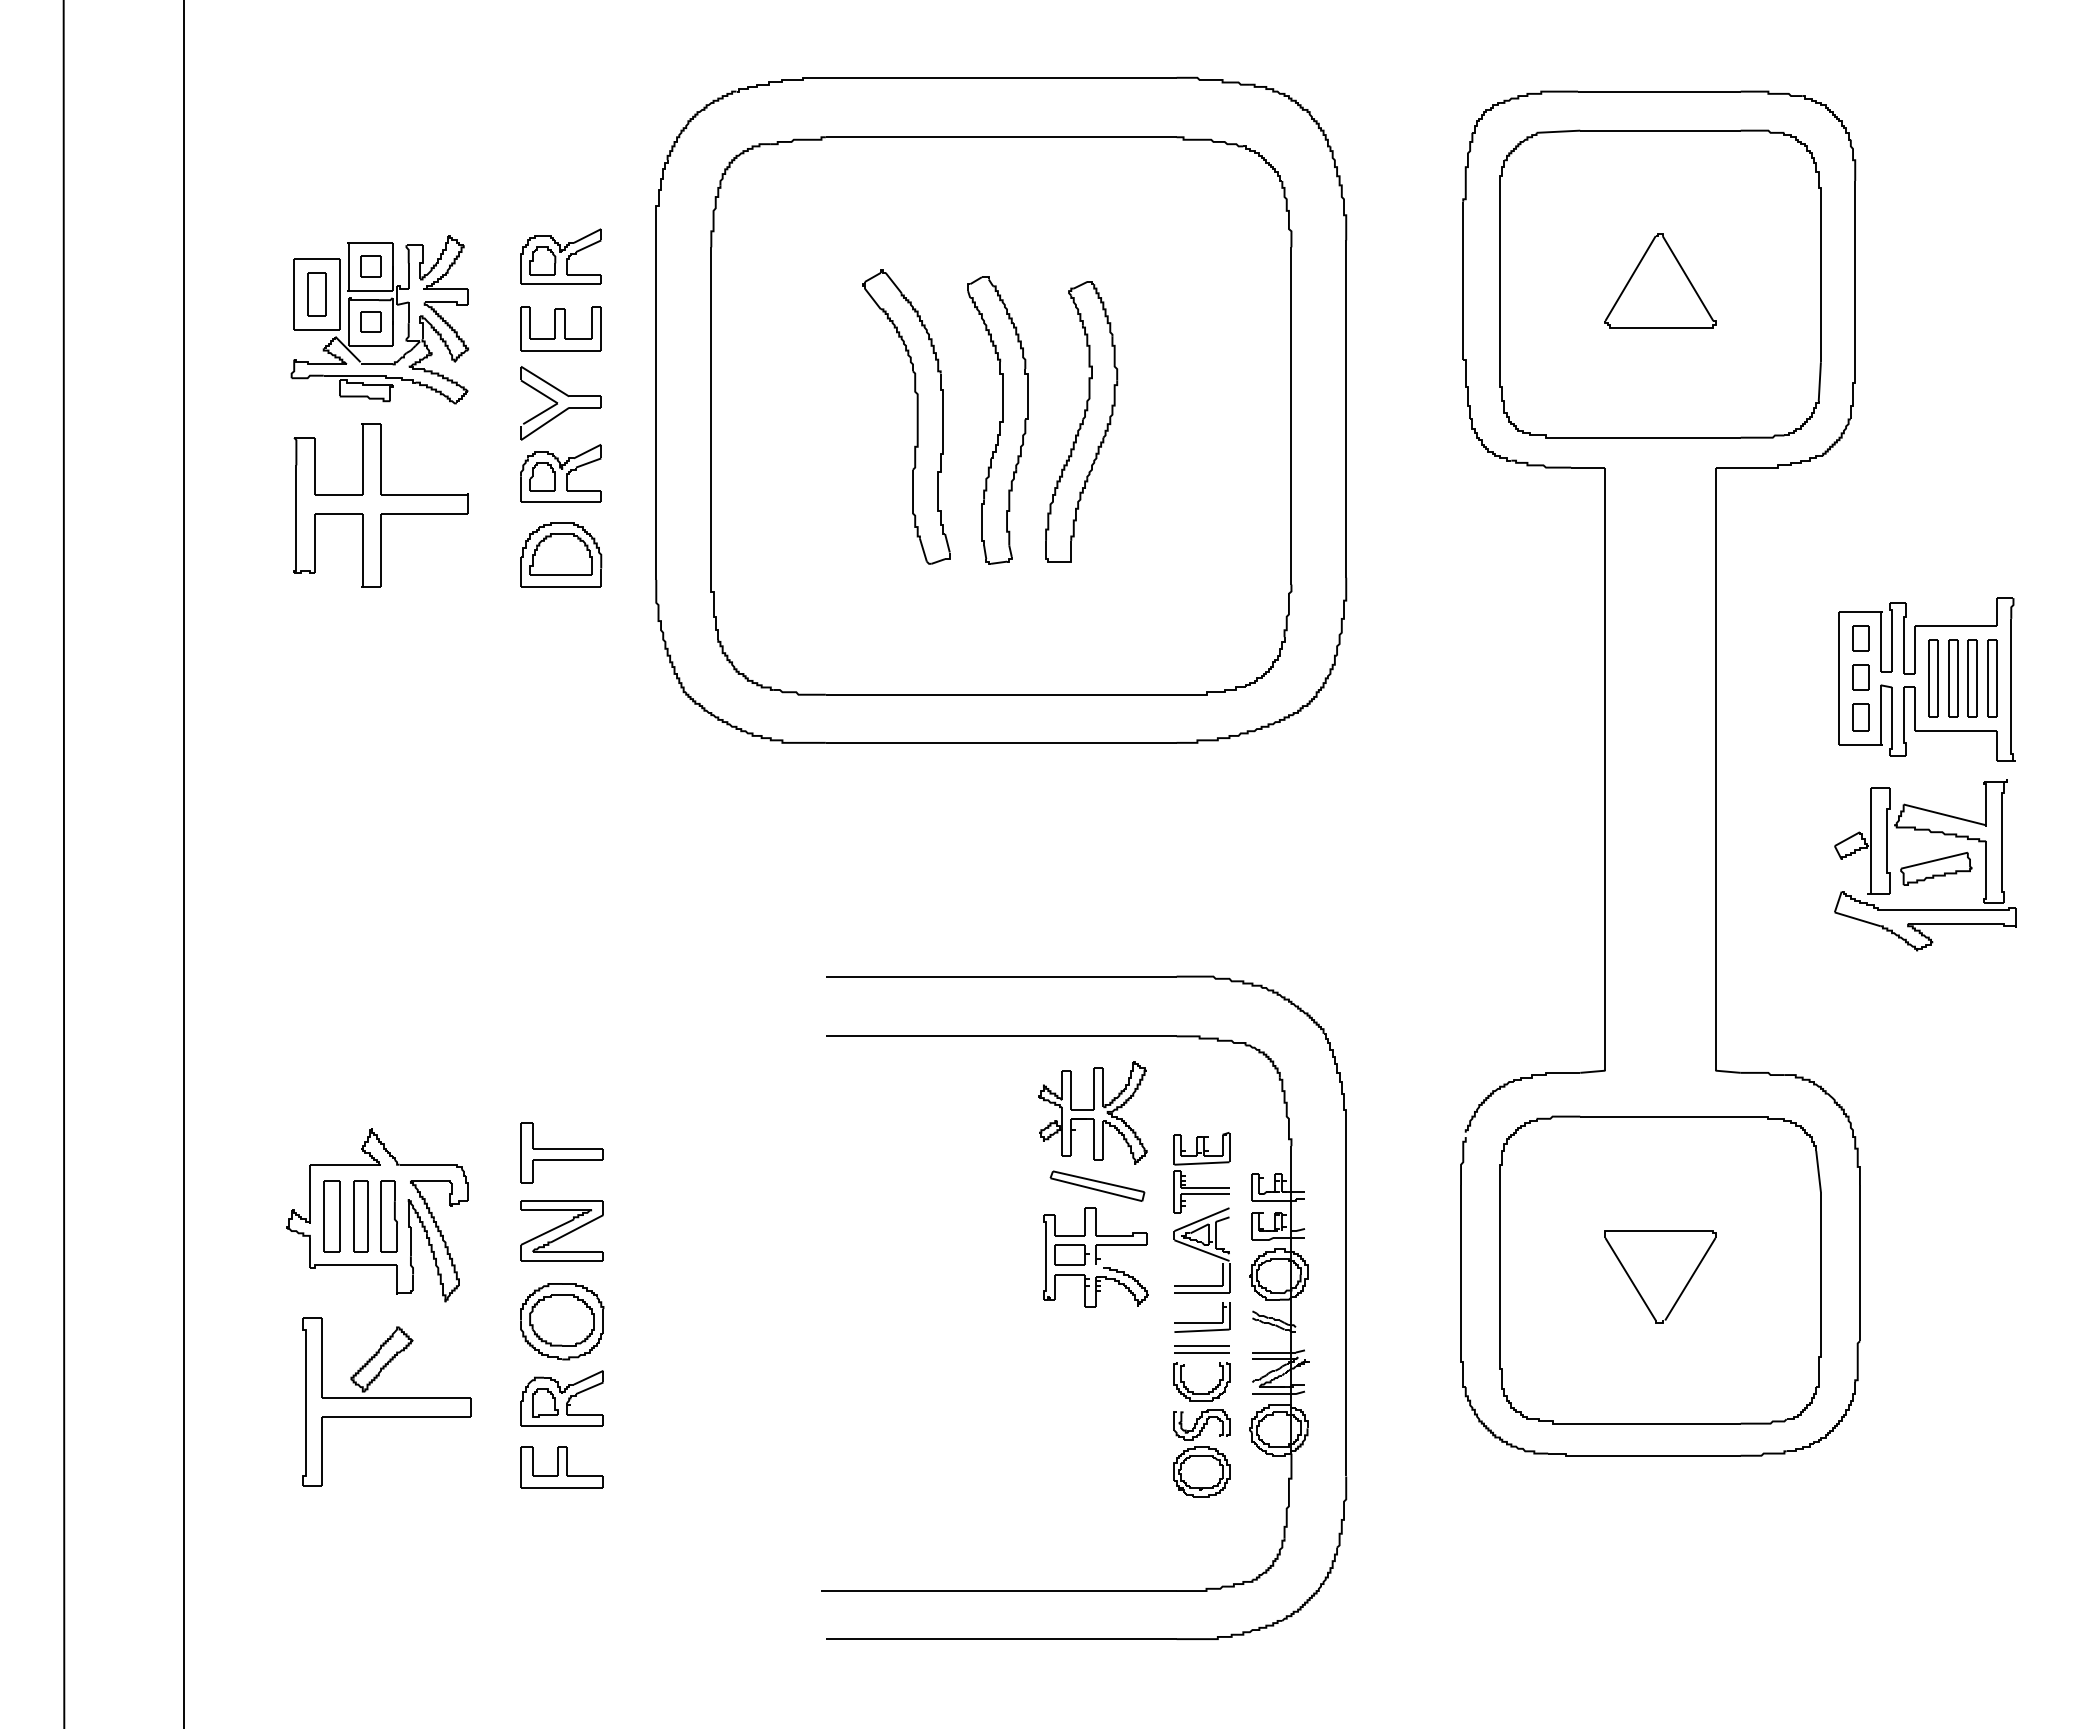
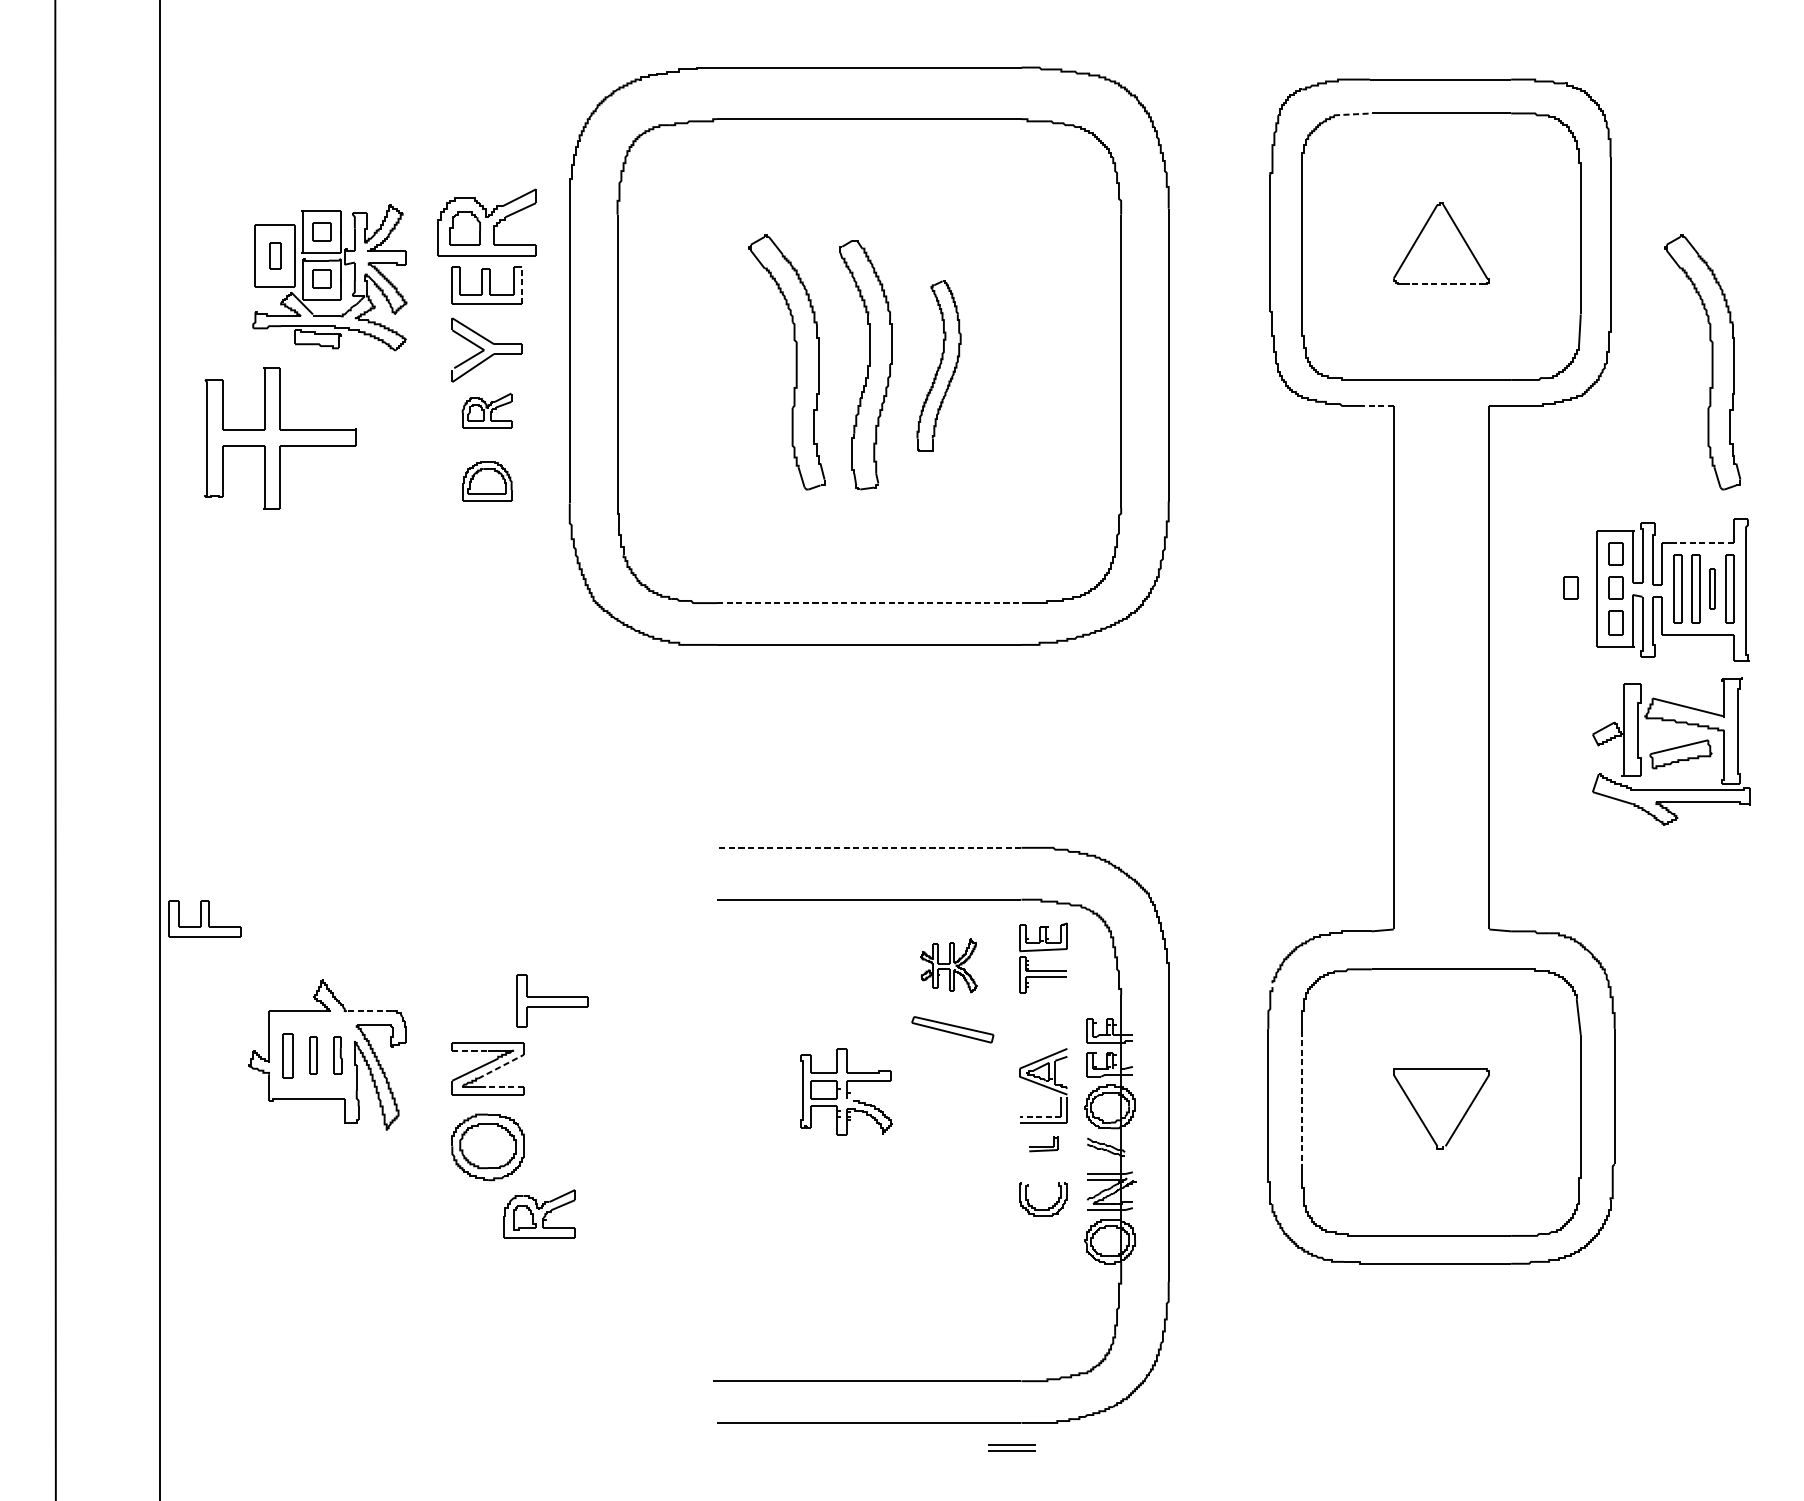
line: (1558, 131) -> (1352, 114), solid -> dashed
part: (560, 256) -> (486, 222), size x1.4
part: (316, 294) -> (274, 255), size x0.7
line: (1667, 327) -> (1447, 284), solid -> dashed
line: (601, 328) -> (522, 285), solid -> dashed
part: (1971, 416) -> (1711, 361), added
part: (1081, 421) -> (938, 365), size x0.7
line: (1587, 467) -> (1378, 405), solid -> dashed
part: (560, 473) -> (486, 411), size x0.7
part: (380, 505) -> (280, 438), moved
part: (561, 554) -> (487, 481), size x0.7
line: (1961, 625) -> (1702, 543), solid -> dashed
part: (1809, 677) -> (1570, 588), added
part: (1972, 678) -> (1712, 589), size x0.6
line: (1001, 694) -> (869, 602), solid -> dashed
line: (1000, 976) -> (868, 847), solid -> dashed
part: (1092, 1112) -> (948, 965), size x0.6
part: (561, 1152) -> (551, 1000), moved
line: (425, 1164) -> (369, 1010), solid -> dashed
part: (1201, 1164) -> (1043, 951), moved
line: (541, 1210) -> (470, 1050), solid -> dashed
part: (331, 1216) -> (287, 1056), size x0.7
part: (360, 1216) -> (312, 1056), size x0.6
part: (388, 1216) -> (337, 1056), size x0.6
line: (577, 1228) -> (501, 1066), solid -> dashed
line: (577, 1251) -> (501, 1086), solid -> dashed
part: (1095, 1257) -> (846, 1091), moved
line: (1500, 1269) -> (1302, 1102), solid -> dashed
line: (1198, 1286) -> (1040, 1116), solid -> dashed
part: (1202, 1317) -> (1043, 1143), size x0.6
part: (1201, 1349) -> (1011, 1448), moved
part: (561, 1398) -> (538, 1214), moved
part: (386, 1401) -> (335, 1216), removed
part: (1201, 1453) -> (1043, 1261), removed
part: (561, 1467) -> (204, 918), moved

